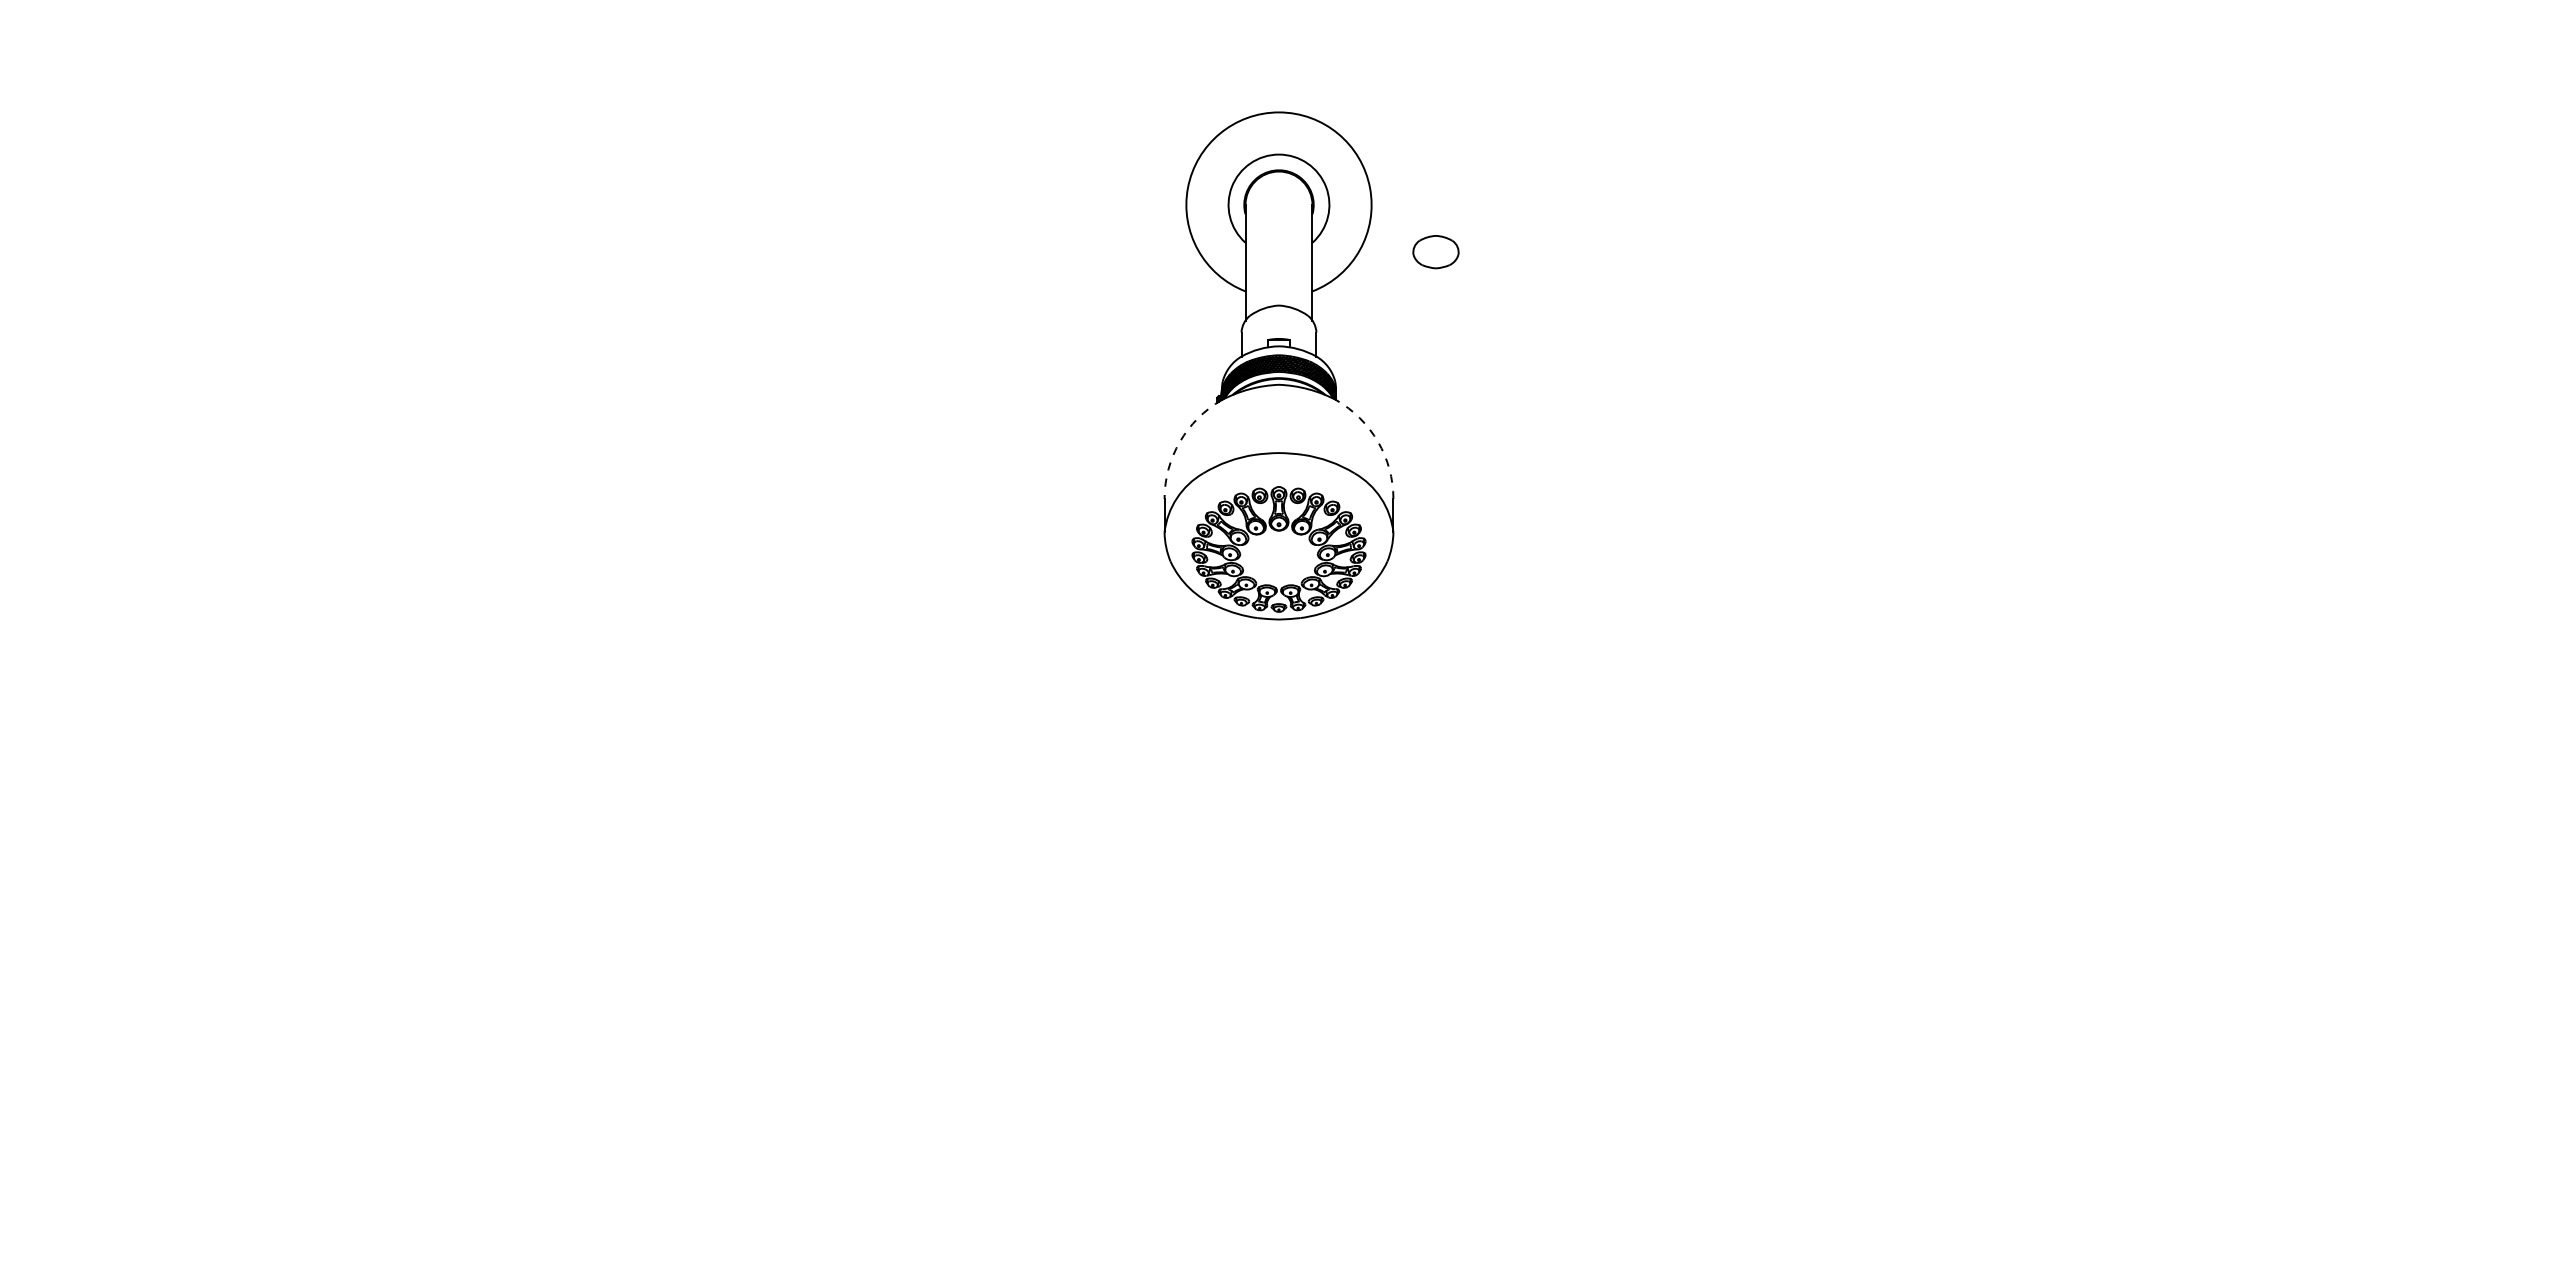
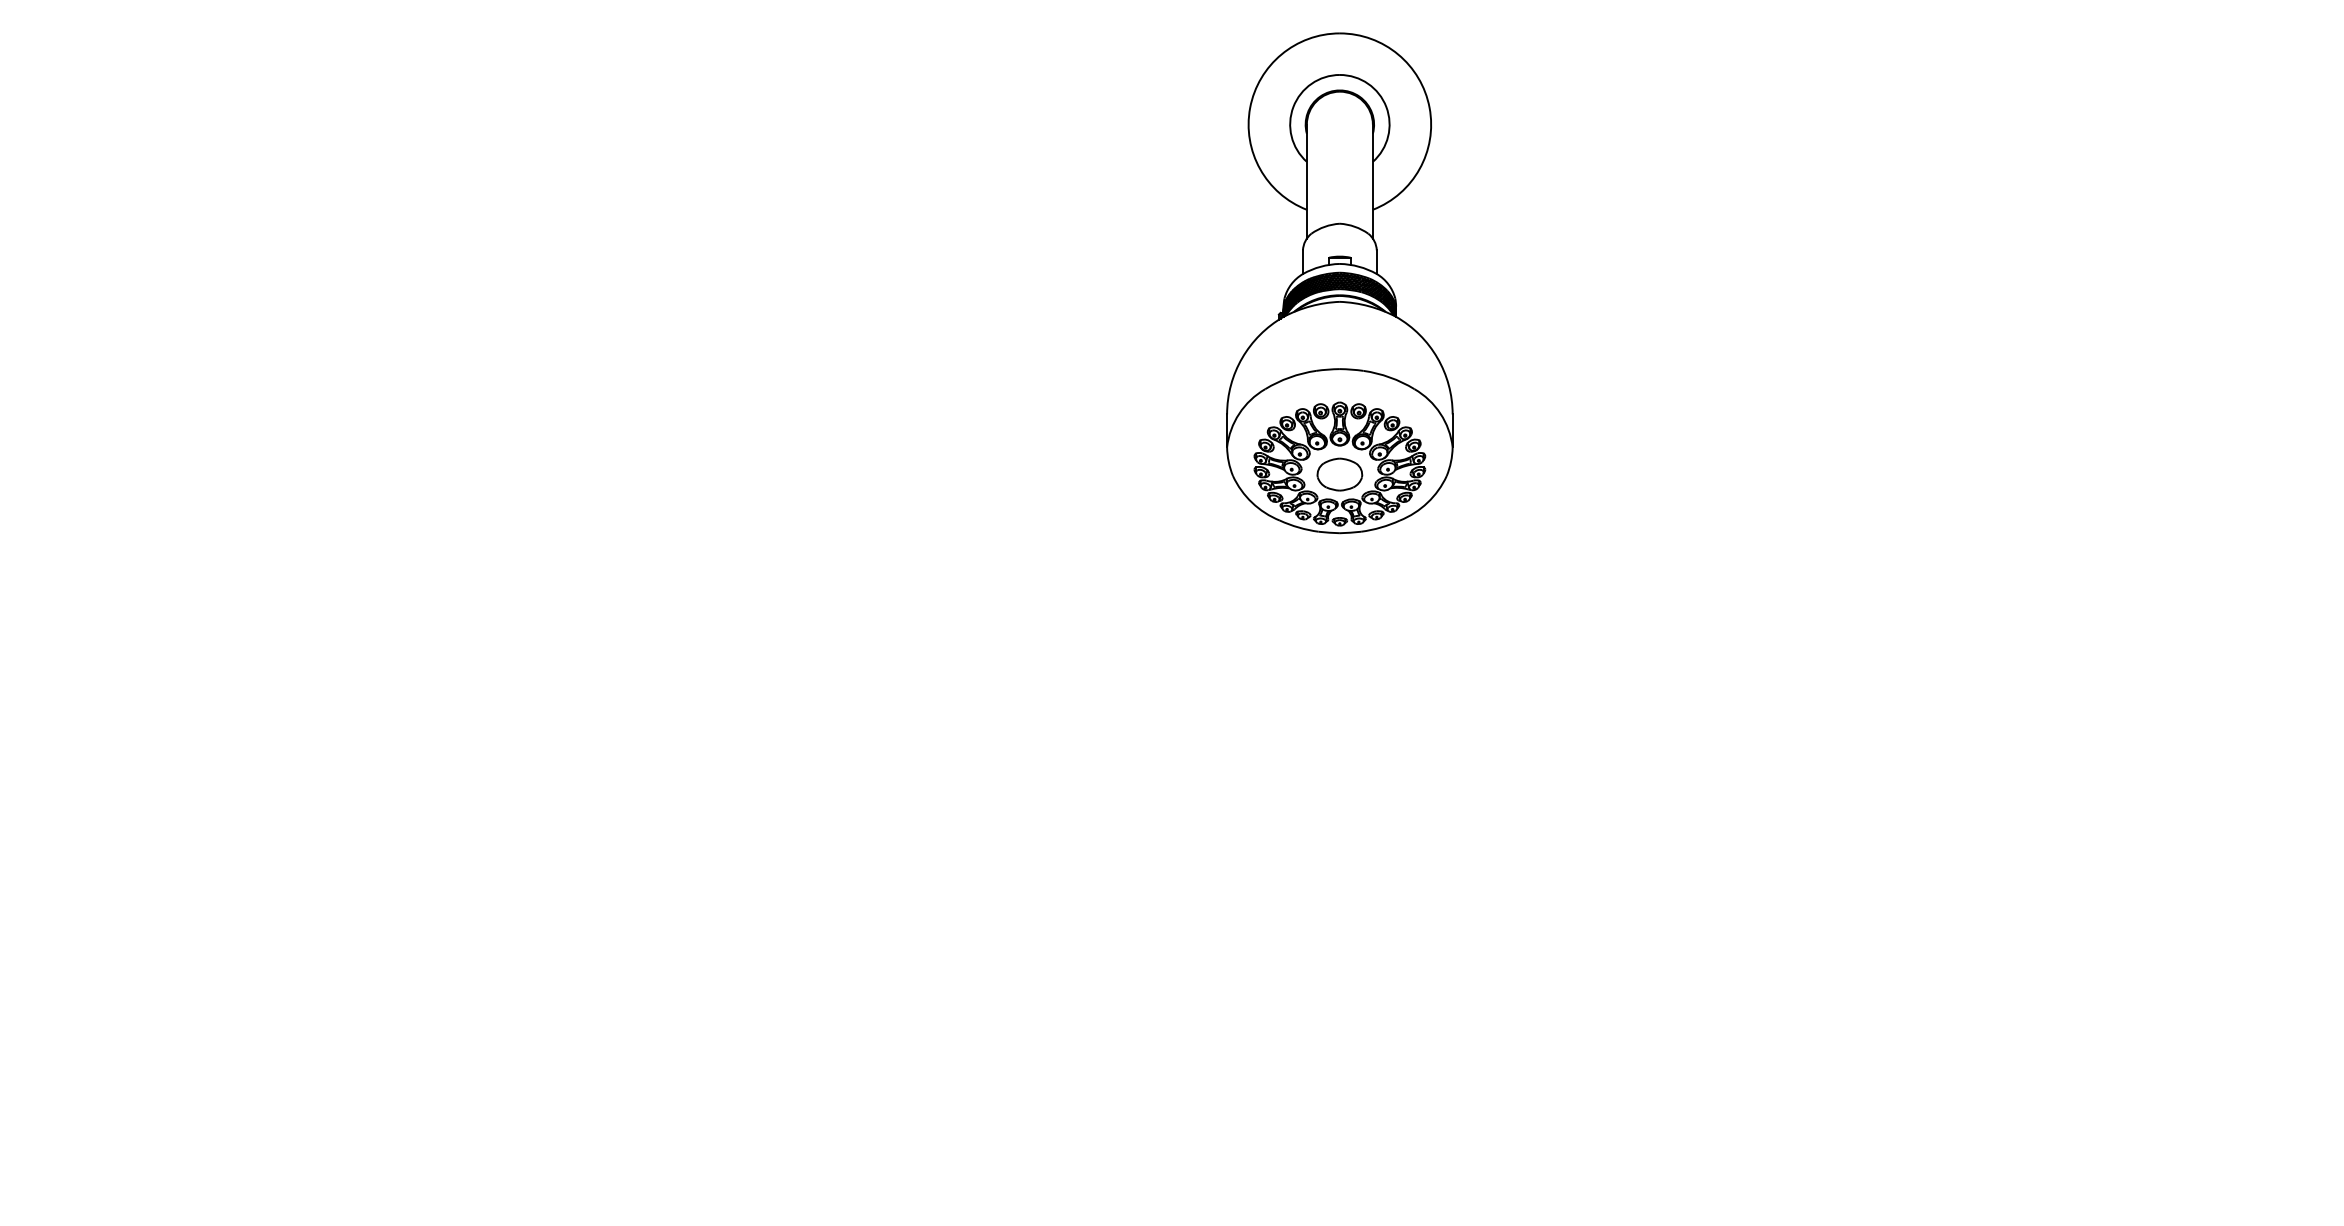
part: (1435, 252) -> (1339, 475), moved
arc: (1179, 441) -> (1241, 357), dashed -> solid
arc: (1378, 441) -> (1437, 357), dashed -> solid

